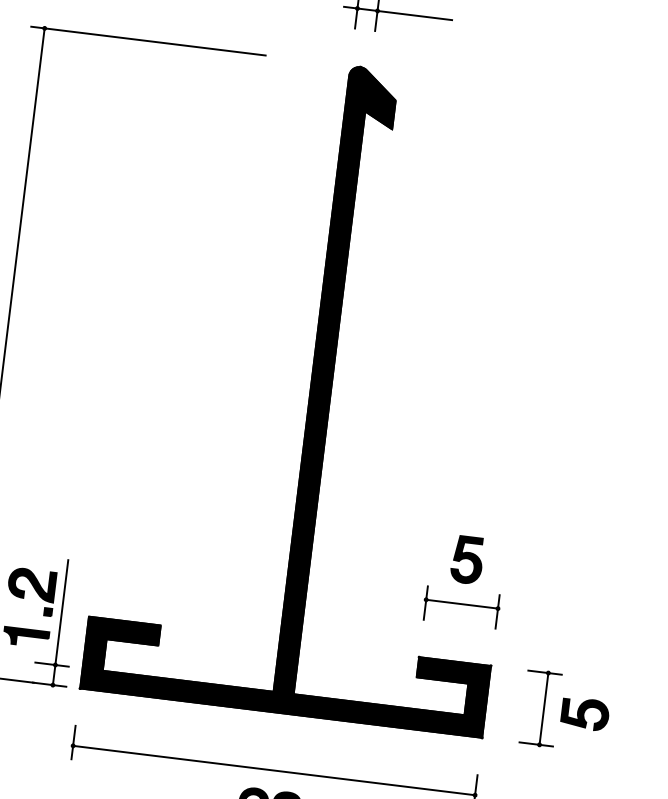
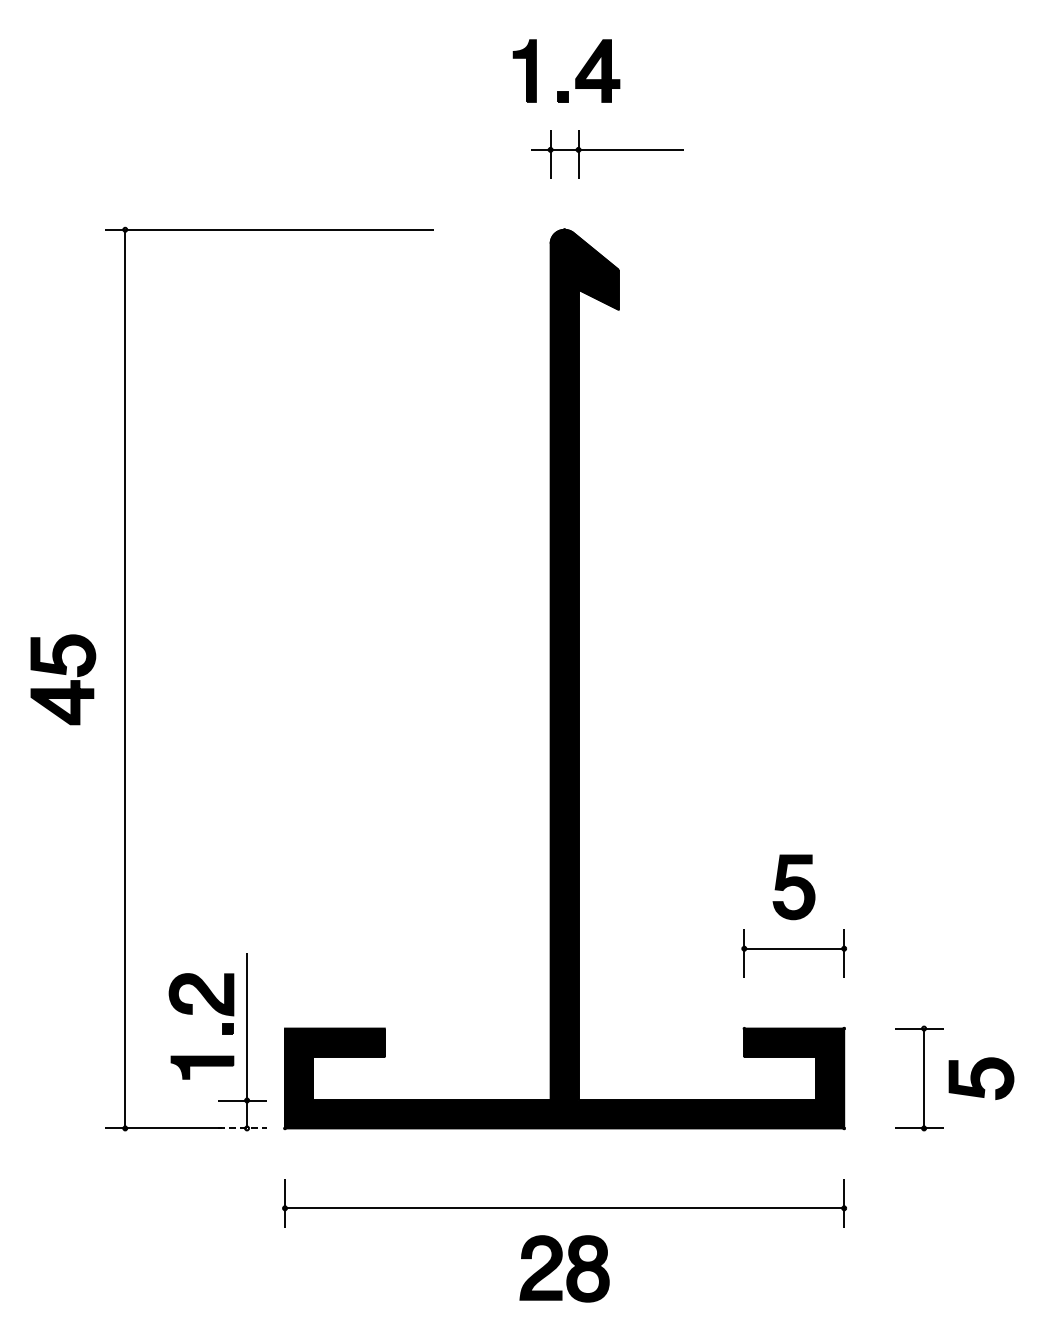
line: (49, 684) -> (242, 1128), solid -> dashed

